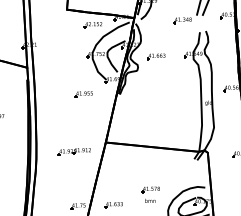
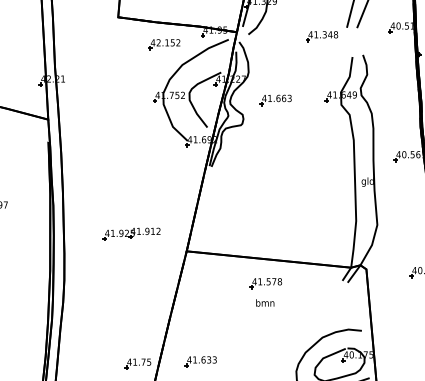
part: (83, 94) -> (147, 166), removed
part: (73, 151) -> (129, 233), moved
part: (150, 194) -> (265, 291), moved

